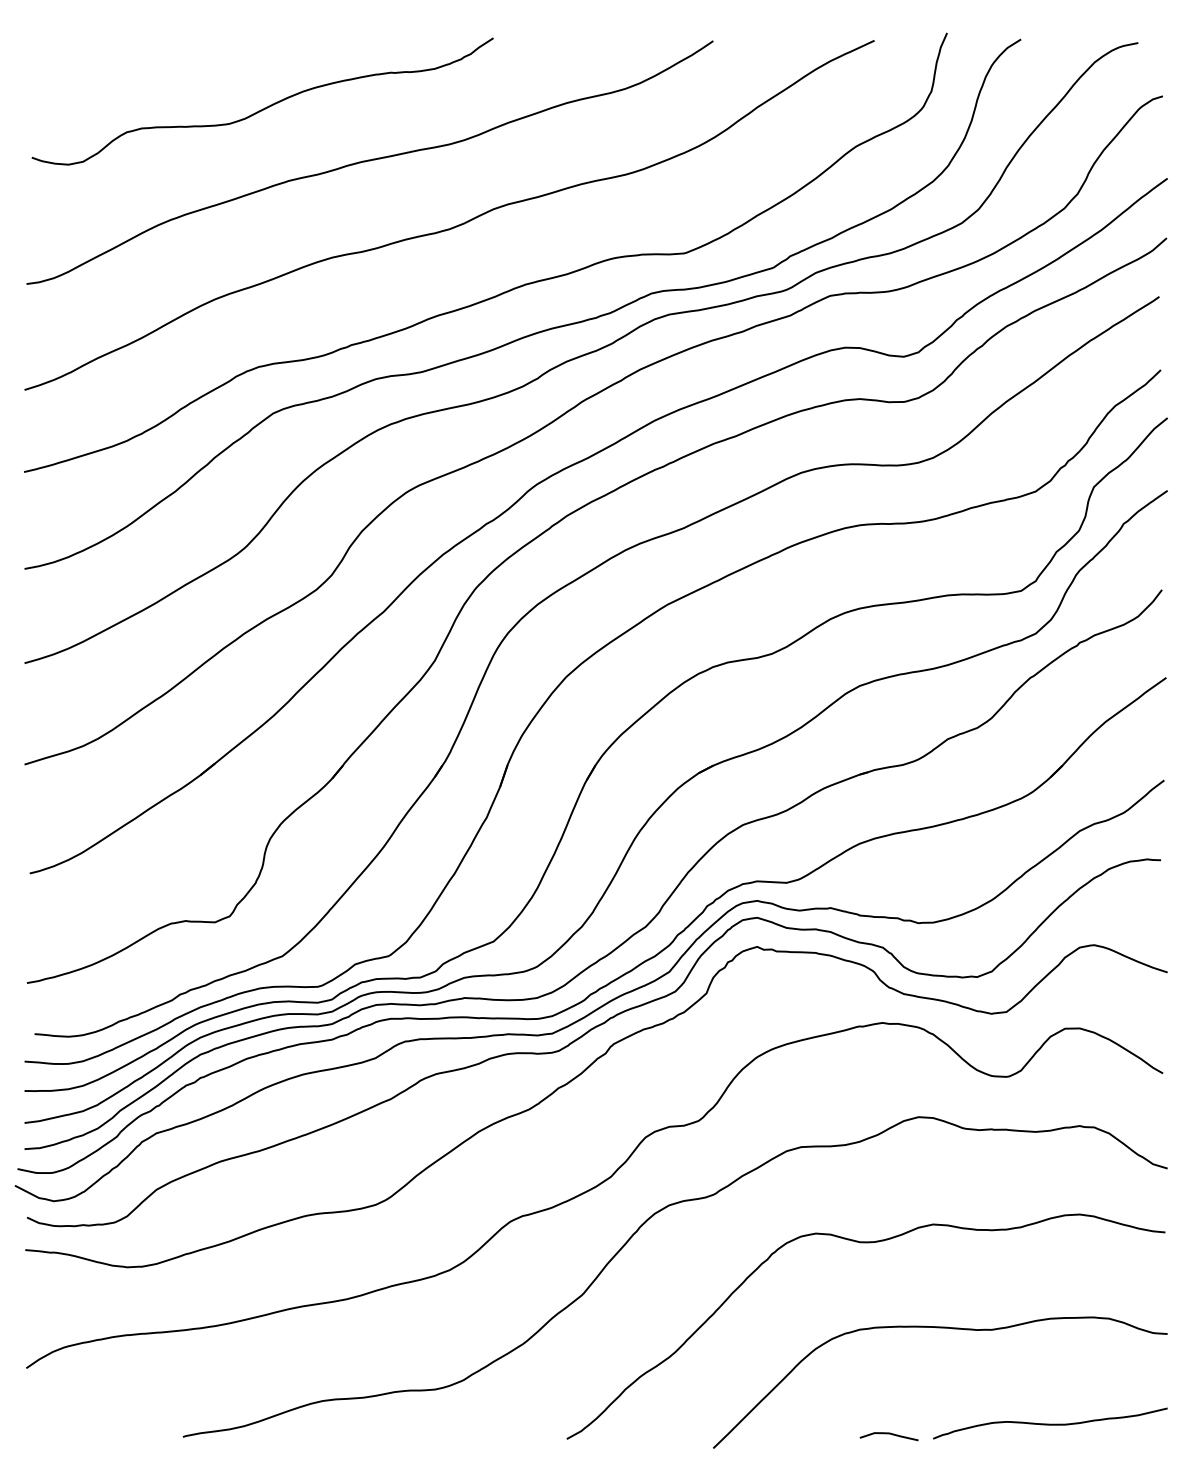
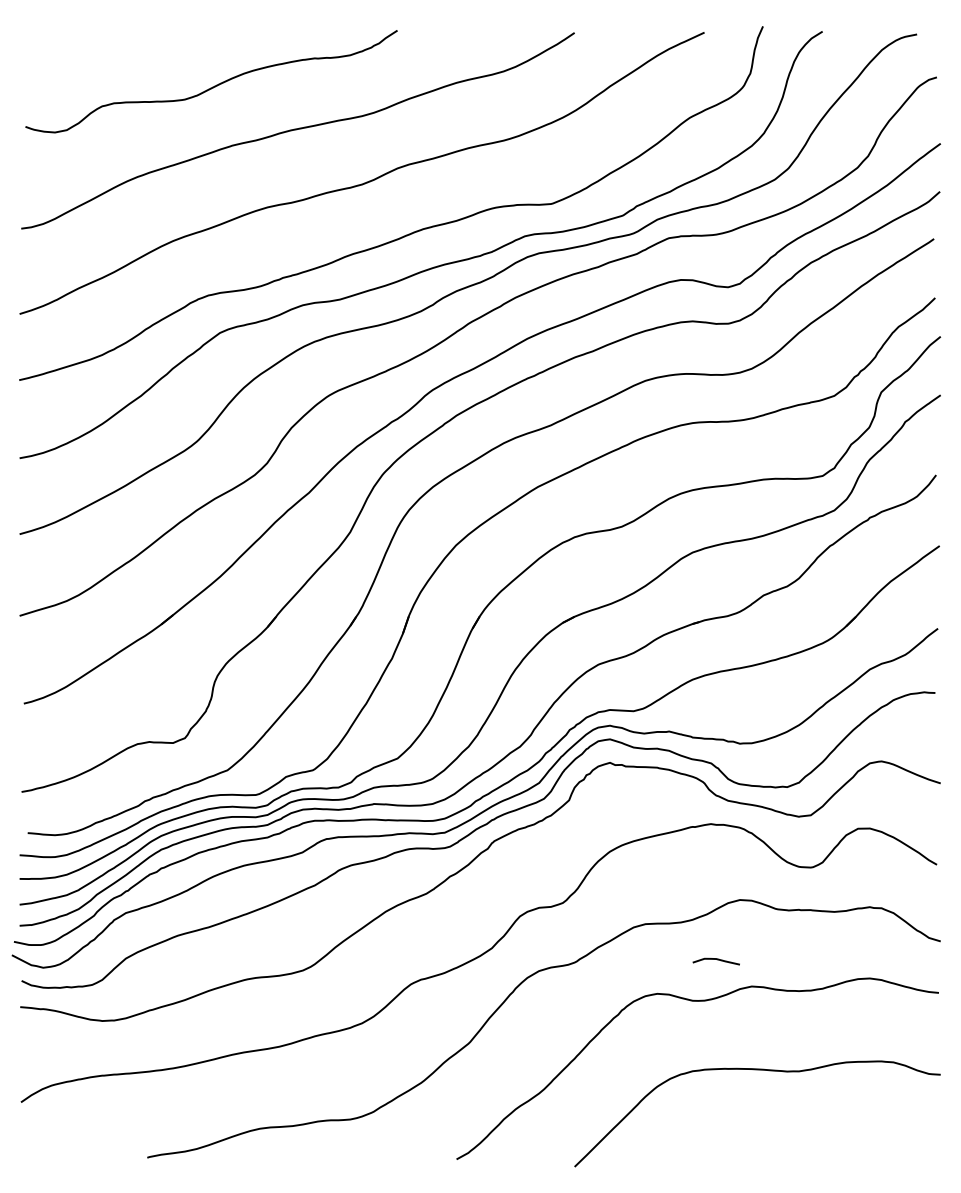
curve: (1050, 1423) -> (846, 1146), removed
curve: (888, 1434) -> (715, 959), moved

